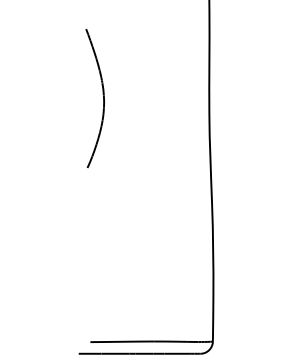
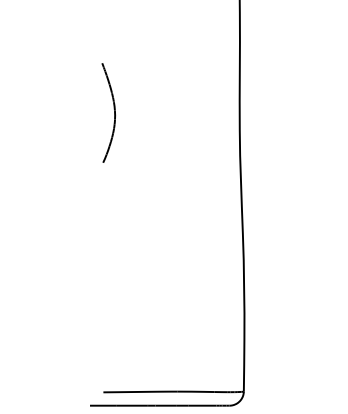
part: (94, 98) -> (108, 112), size x0.62

